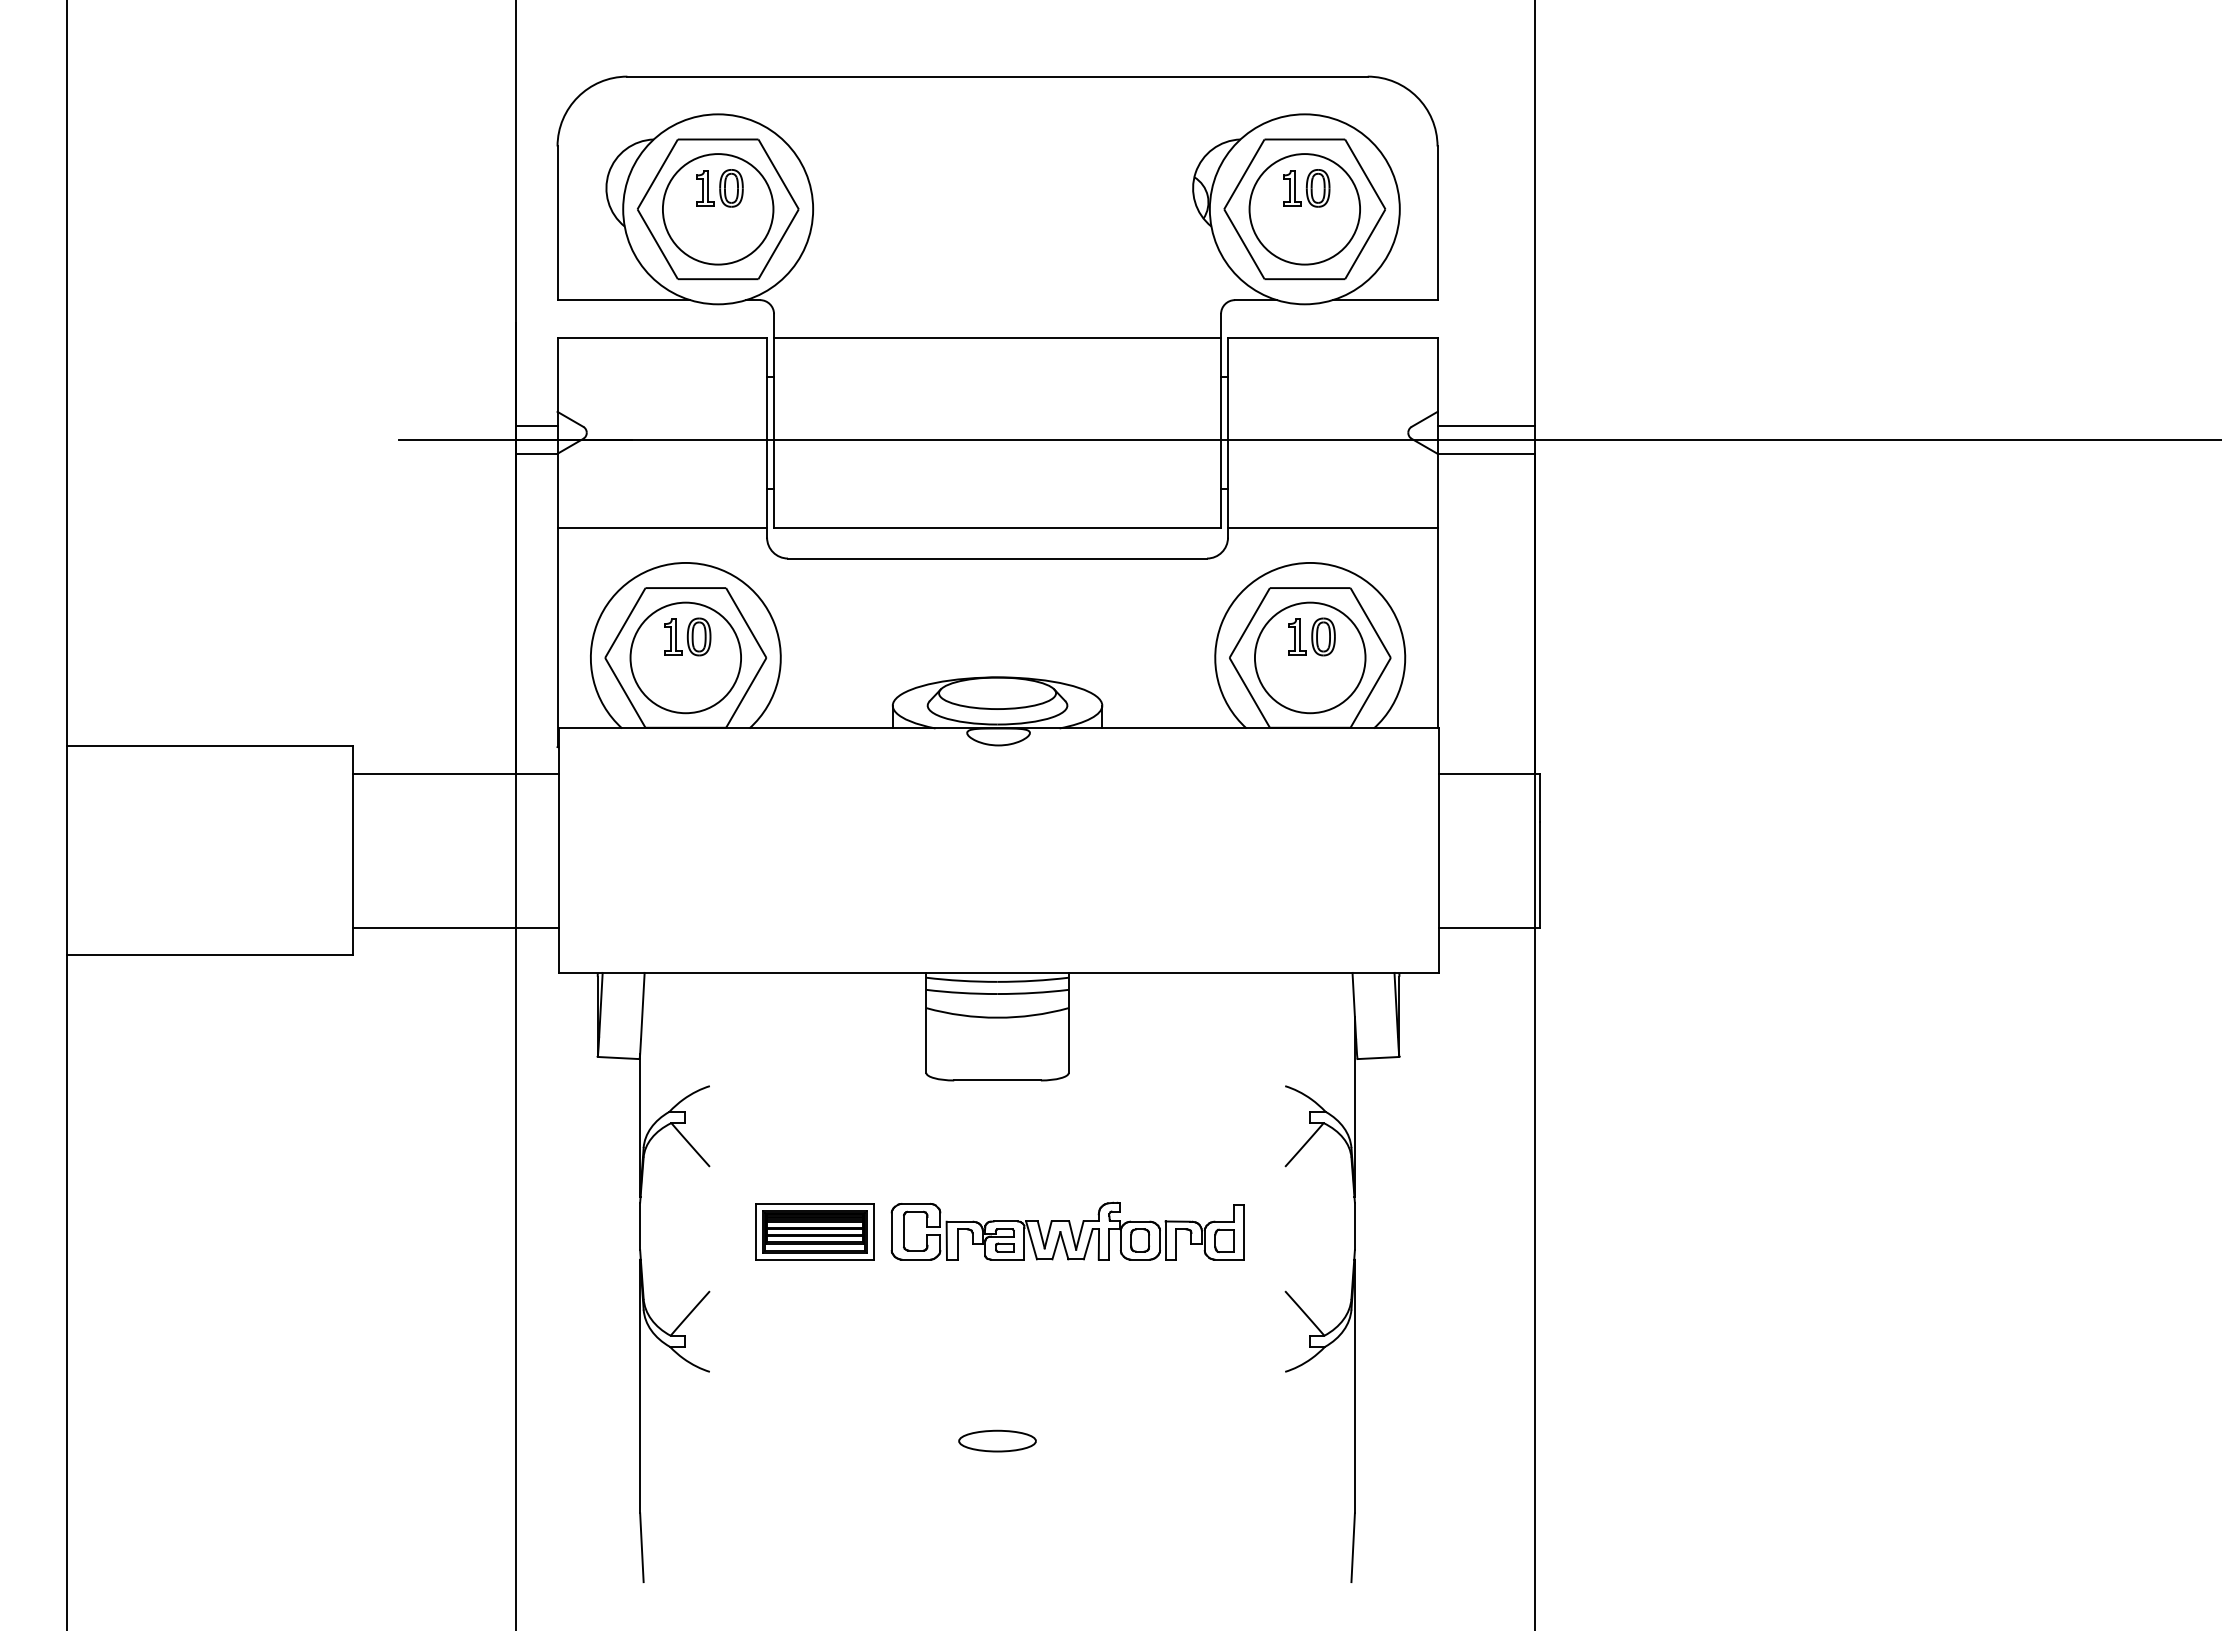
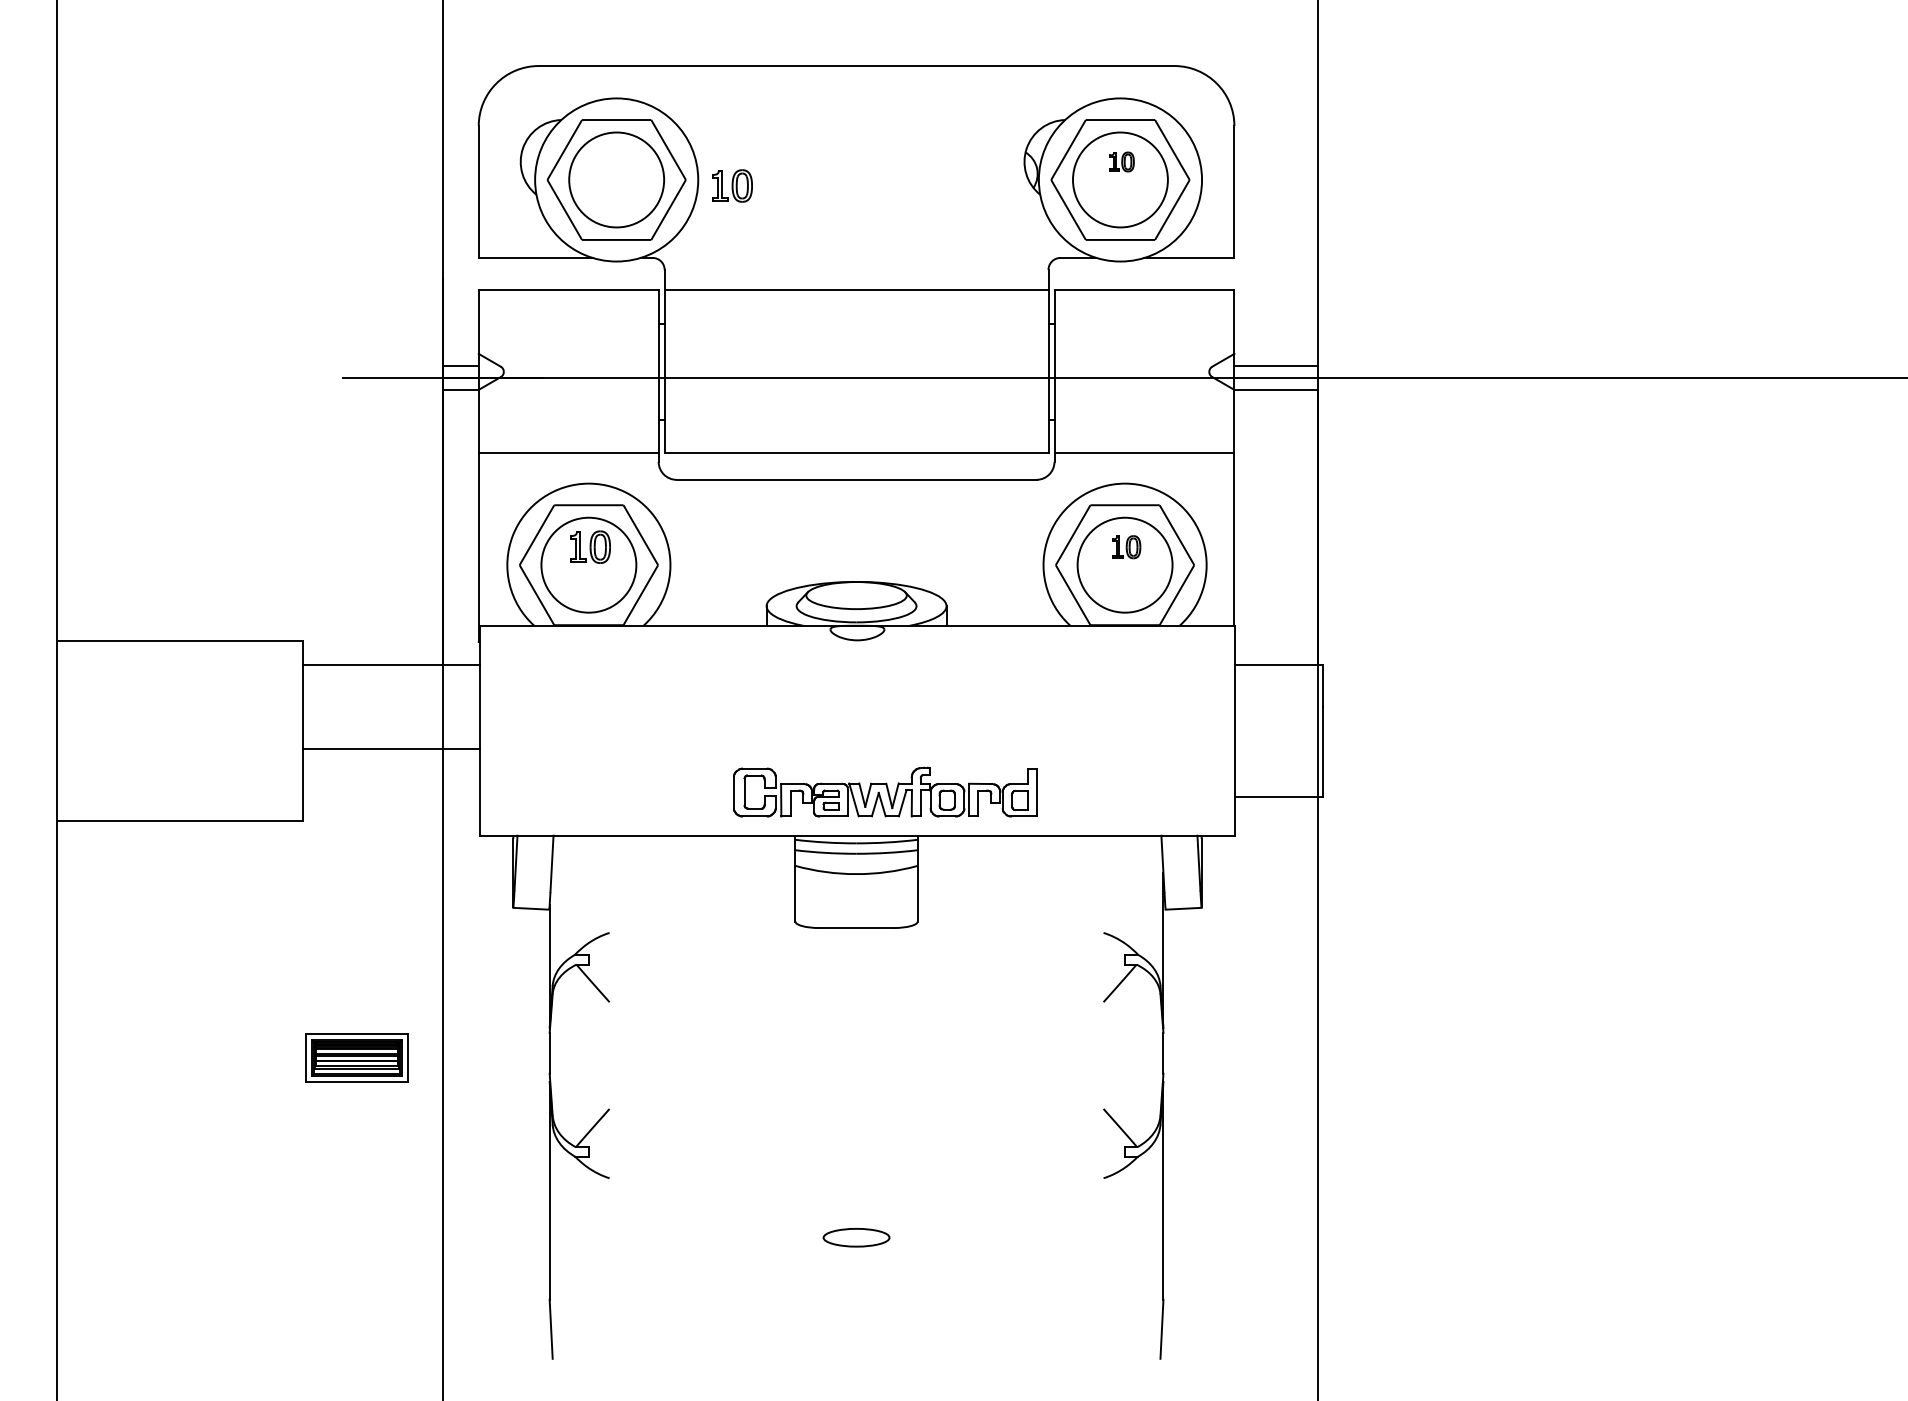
part: (719, 188) -> (732, 186), moved
part: (1306, 188) -> (1121, 162), size x0.6
part: (1311, 636) -> (1126, 546), size x0.7
line: (455, 927) -> (391, 749), moved
part: (1067, 1230) -> (884, 791), moved
part: (814, 1231) -> (356, 1057), moved

